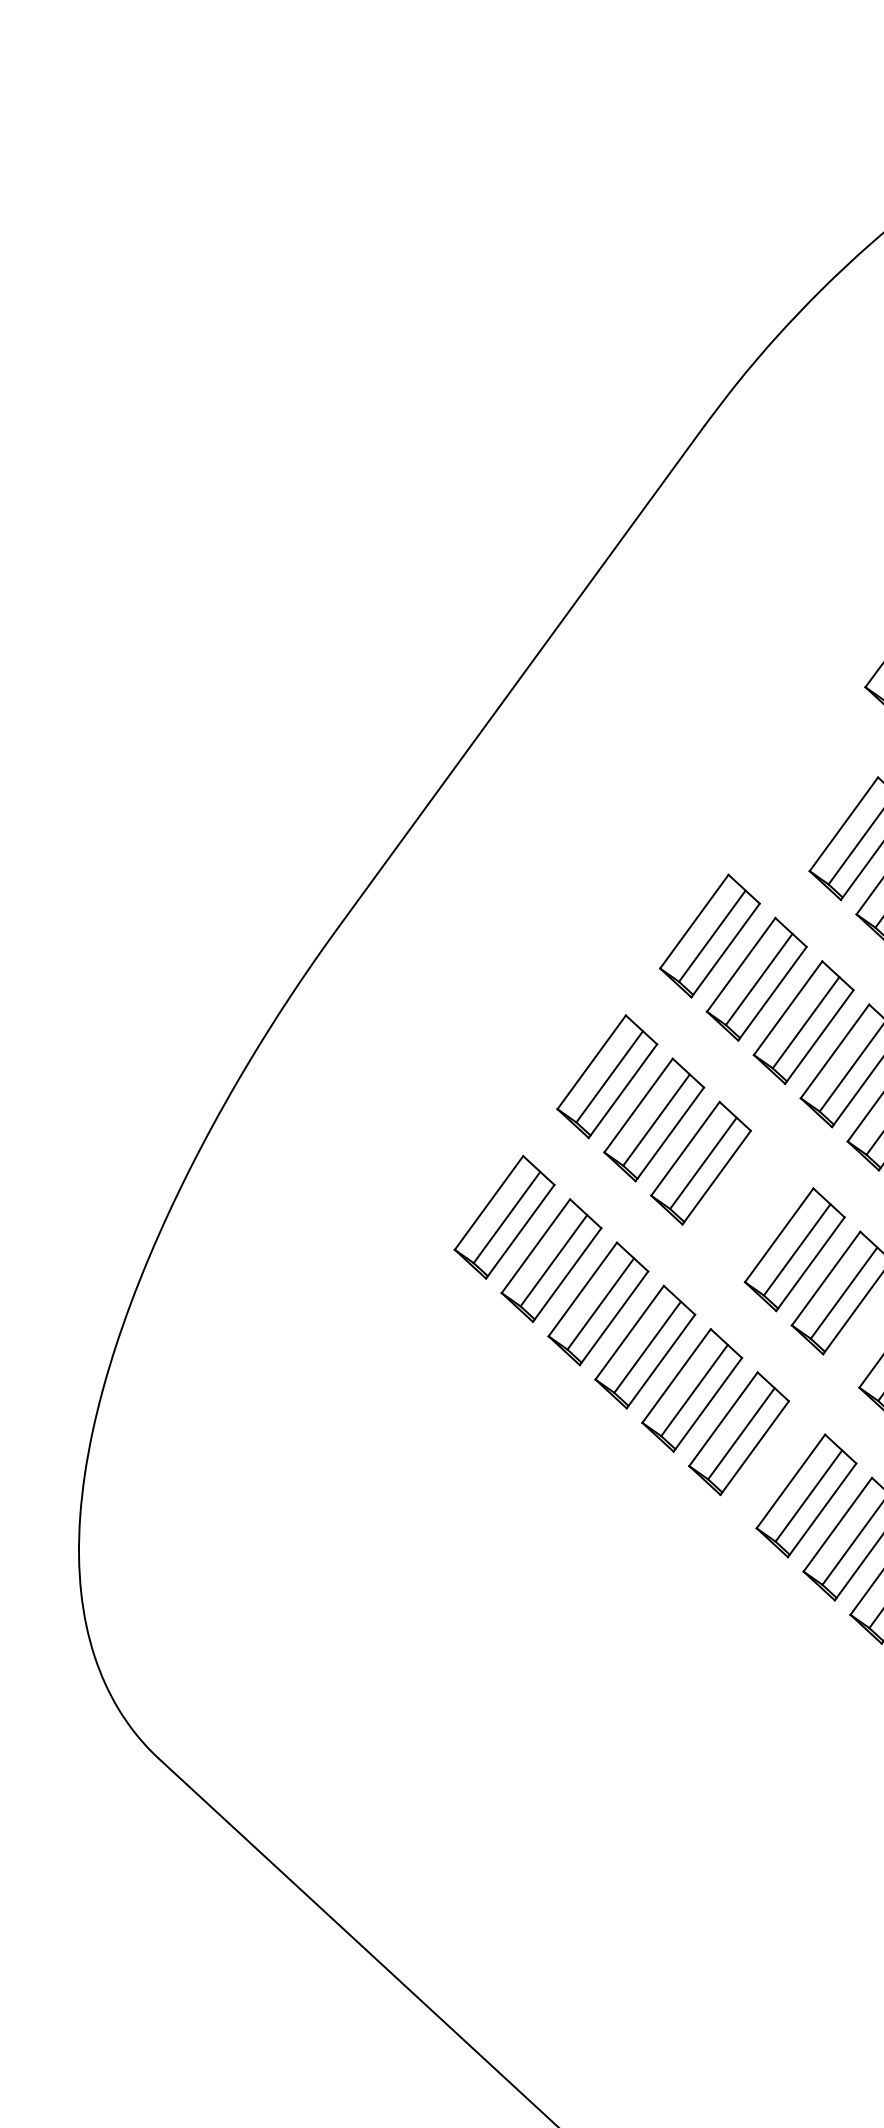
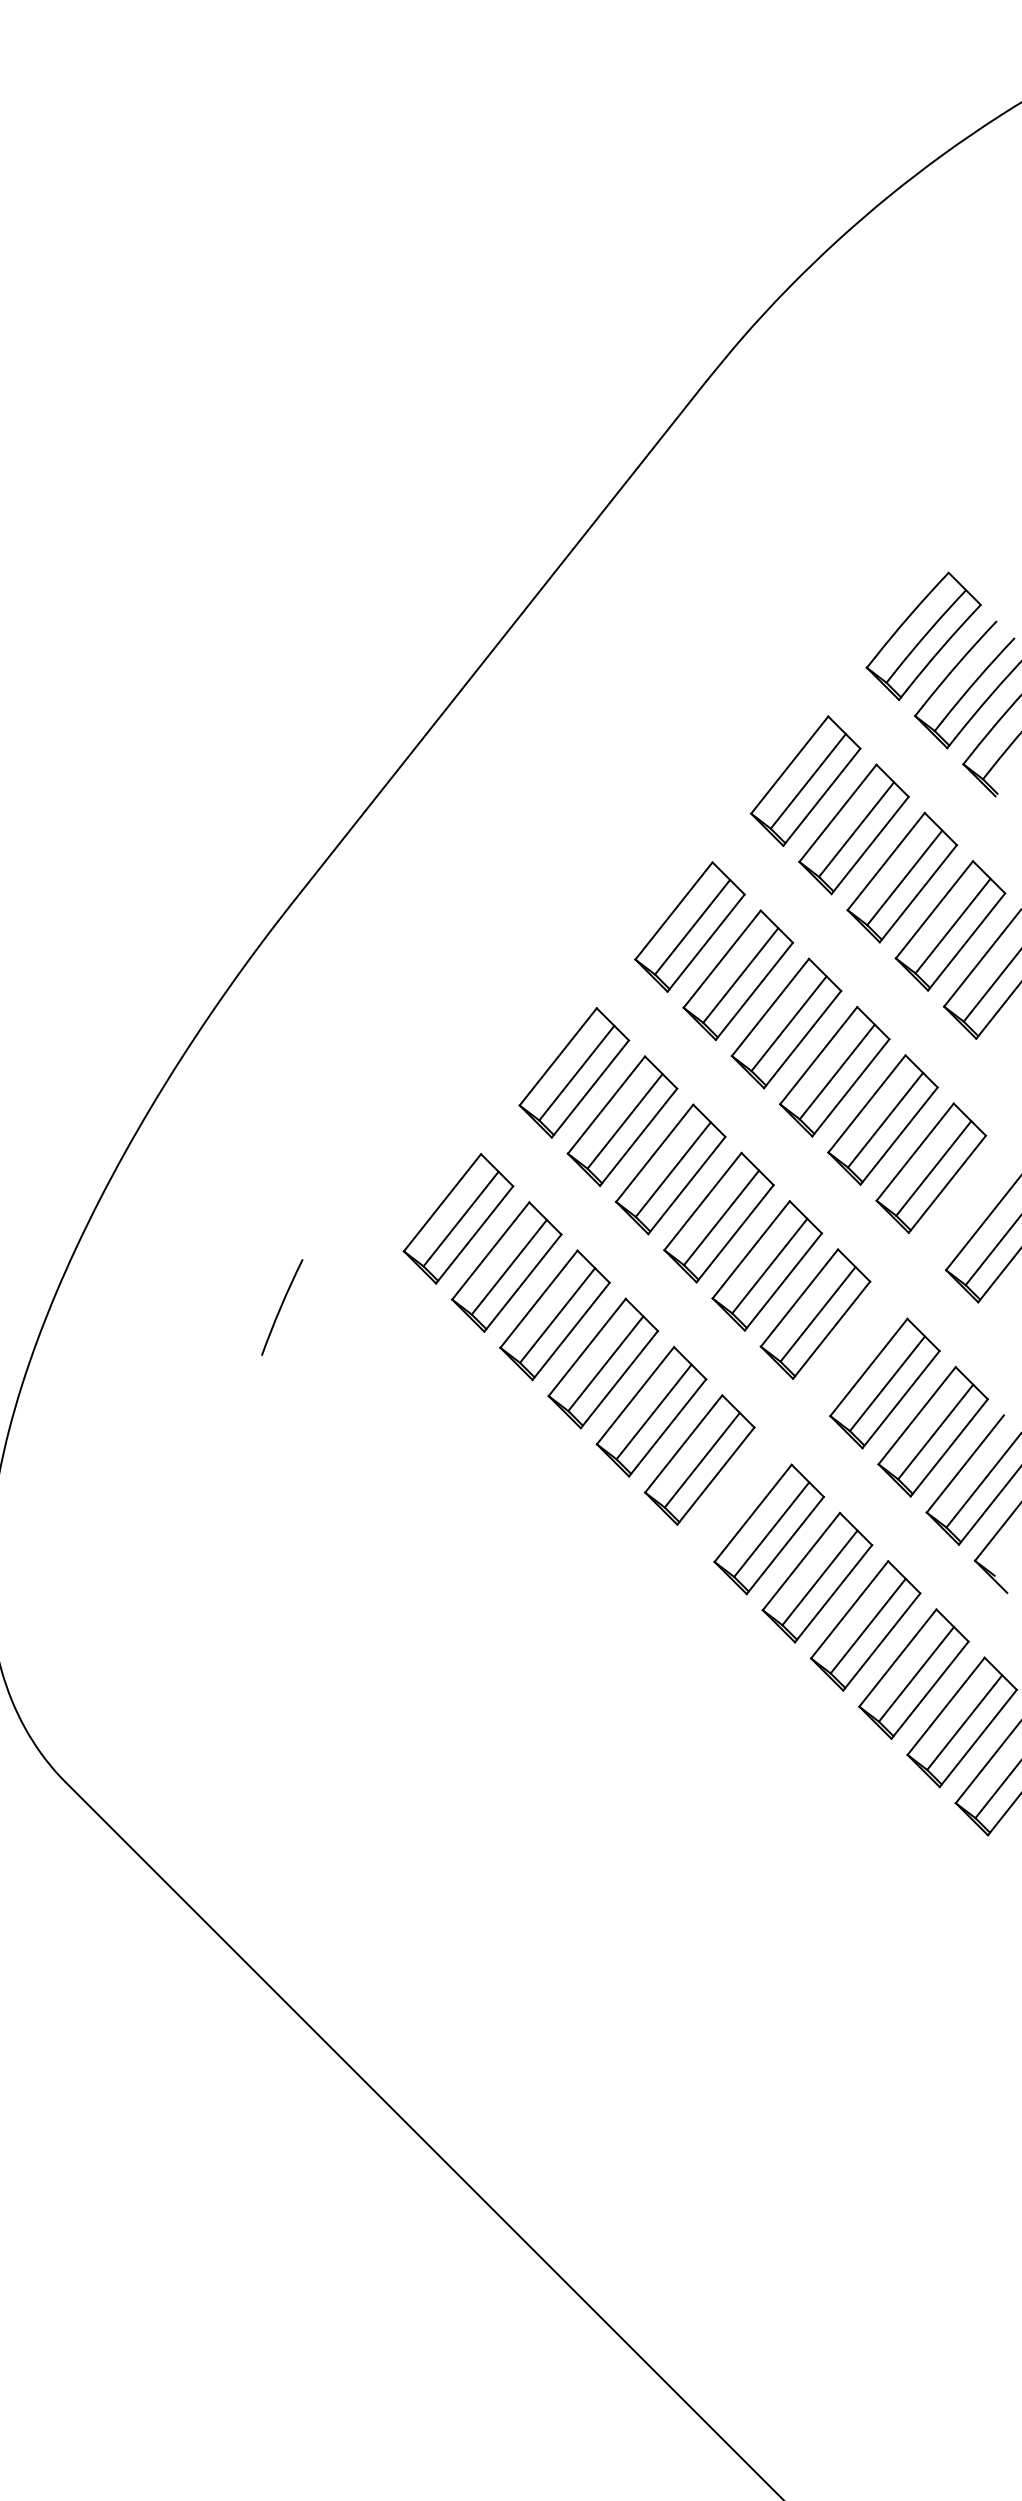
part: (812, 794) -> (805, 780), added
part: (747, 1206) -> (718, 1217), added
arc: (343, 1305) -> (282, 1306), added

